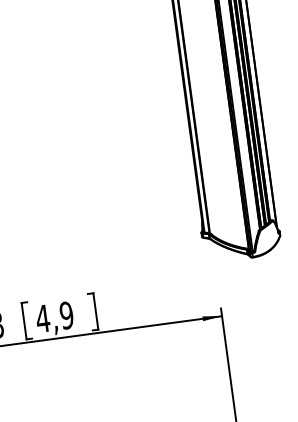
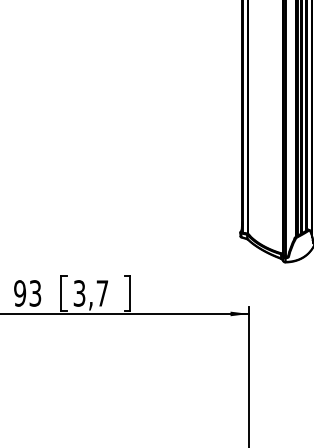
text: (54, 317) -> (90, 293), 4,9 -> 3,7

